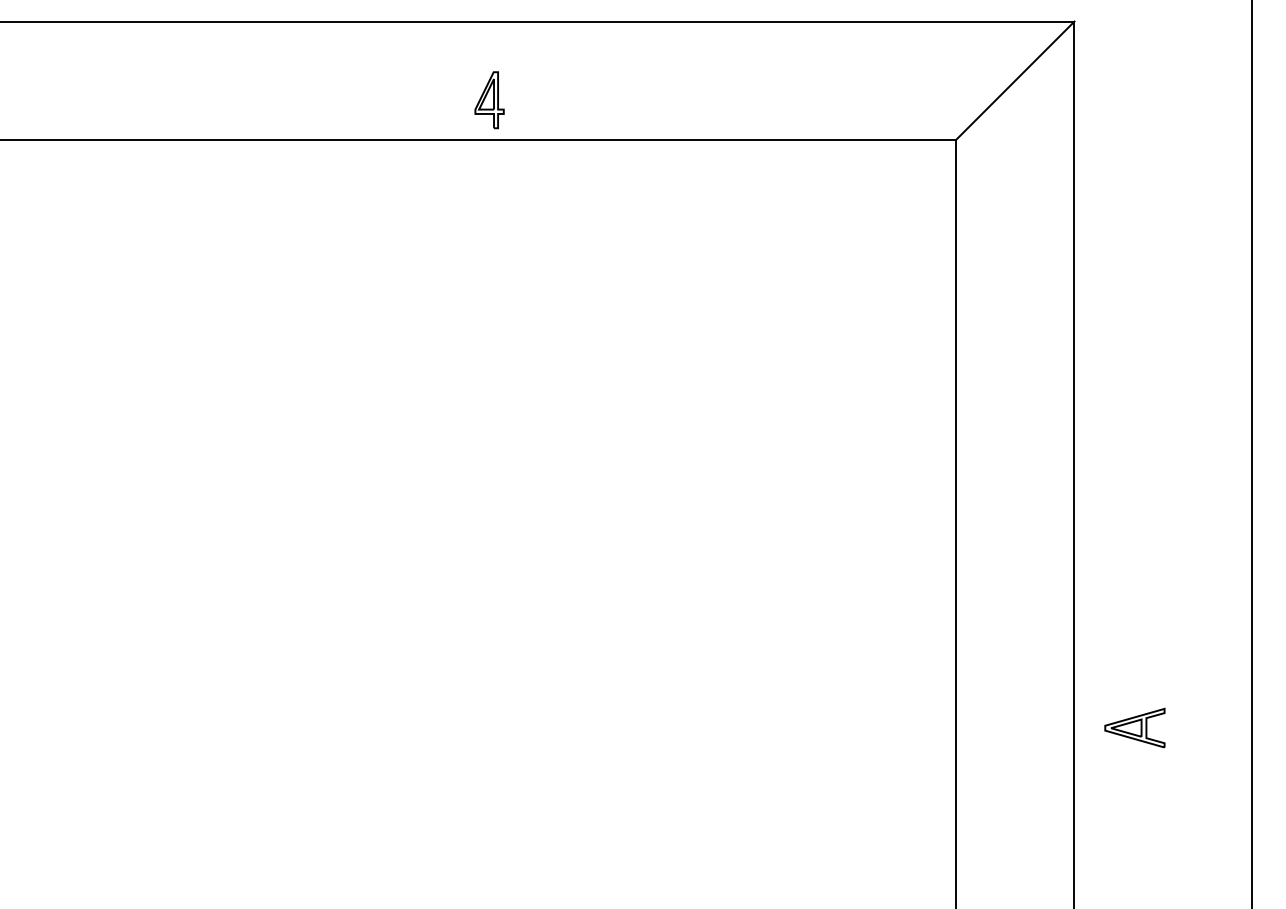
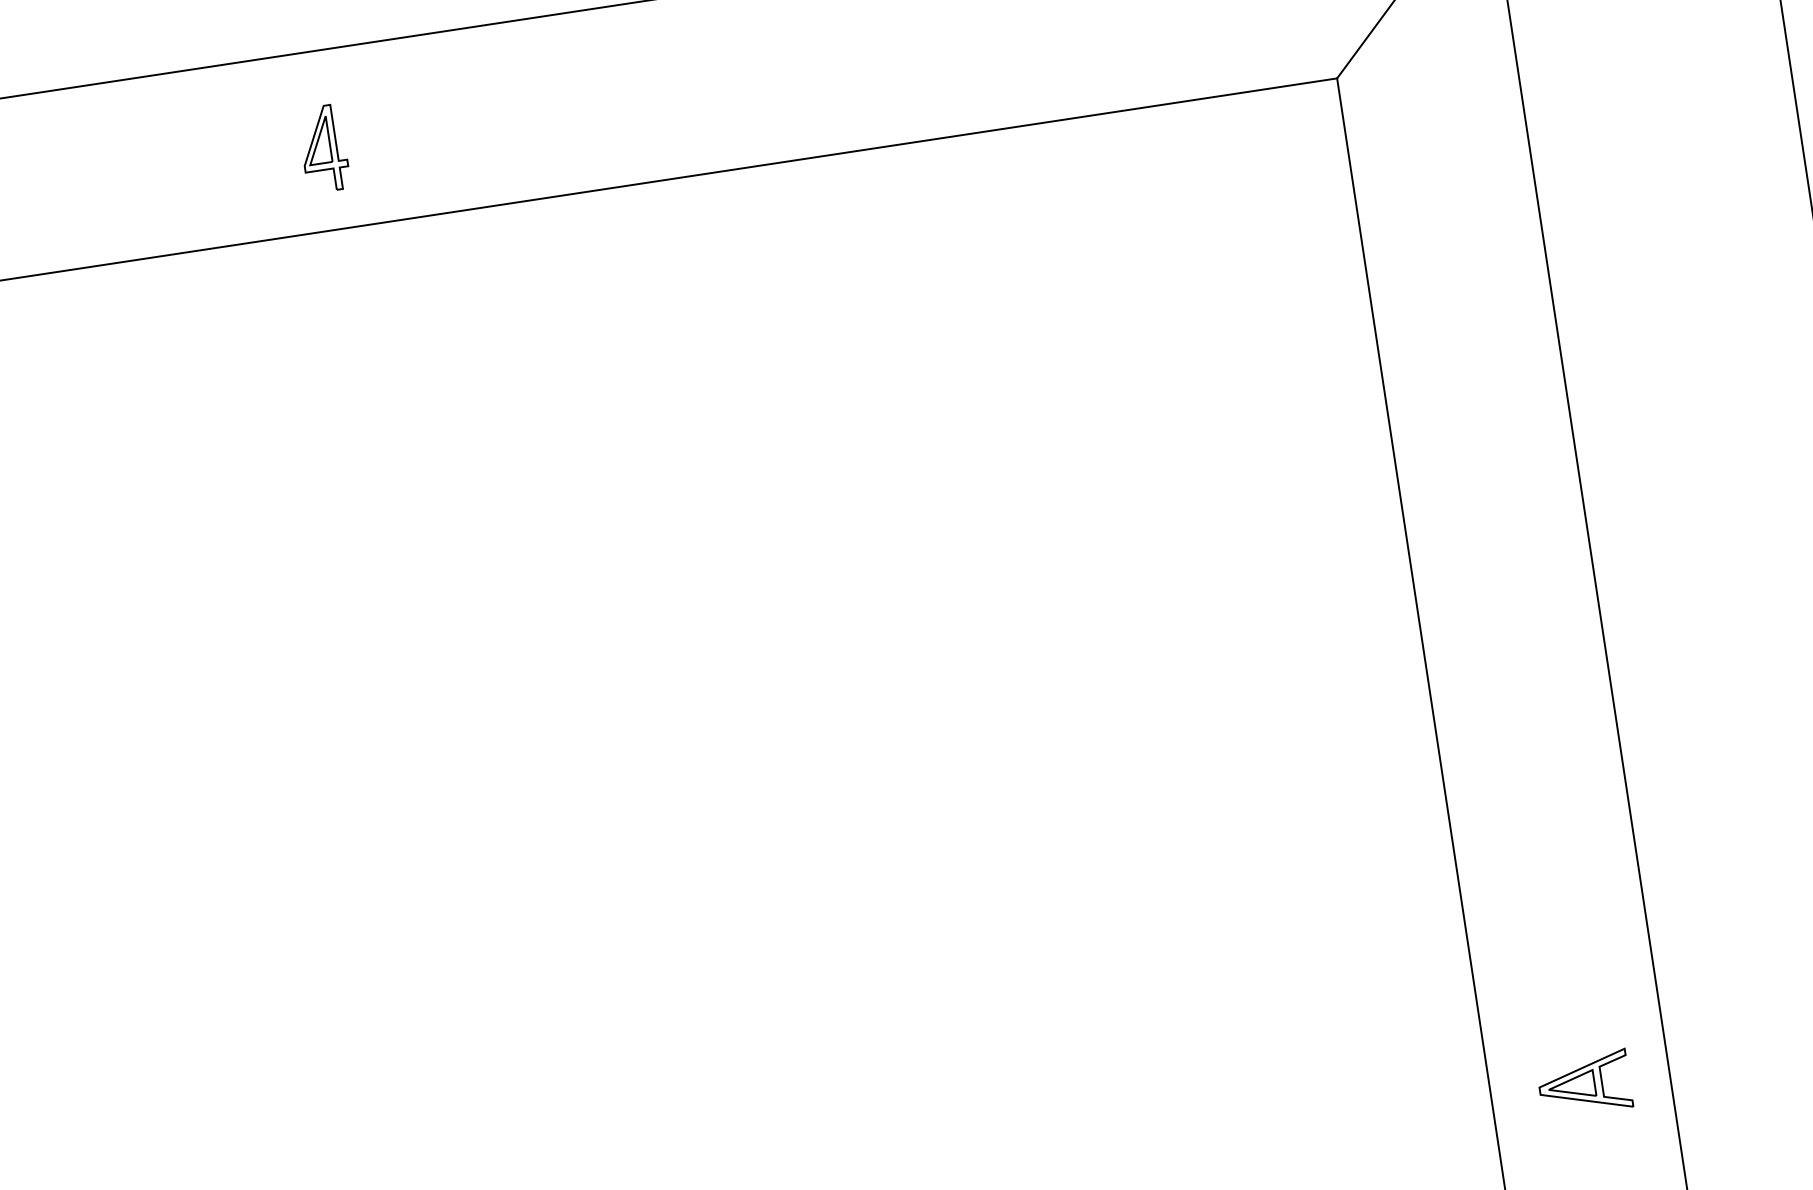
part: (489, 100) -> (323, 149), moved
part: (1134, 727) -> (1583, 1083), moved

